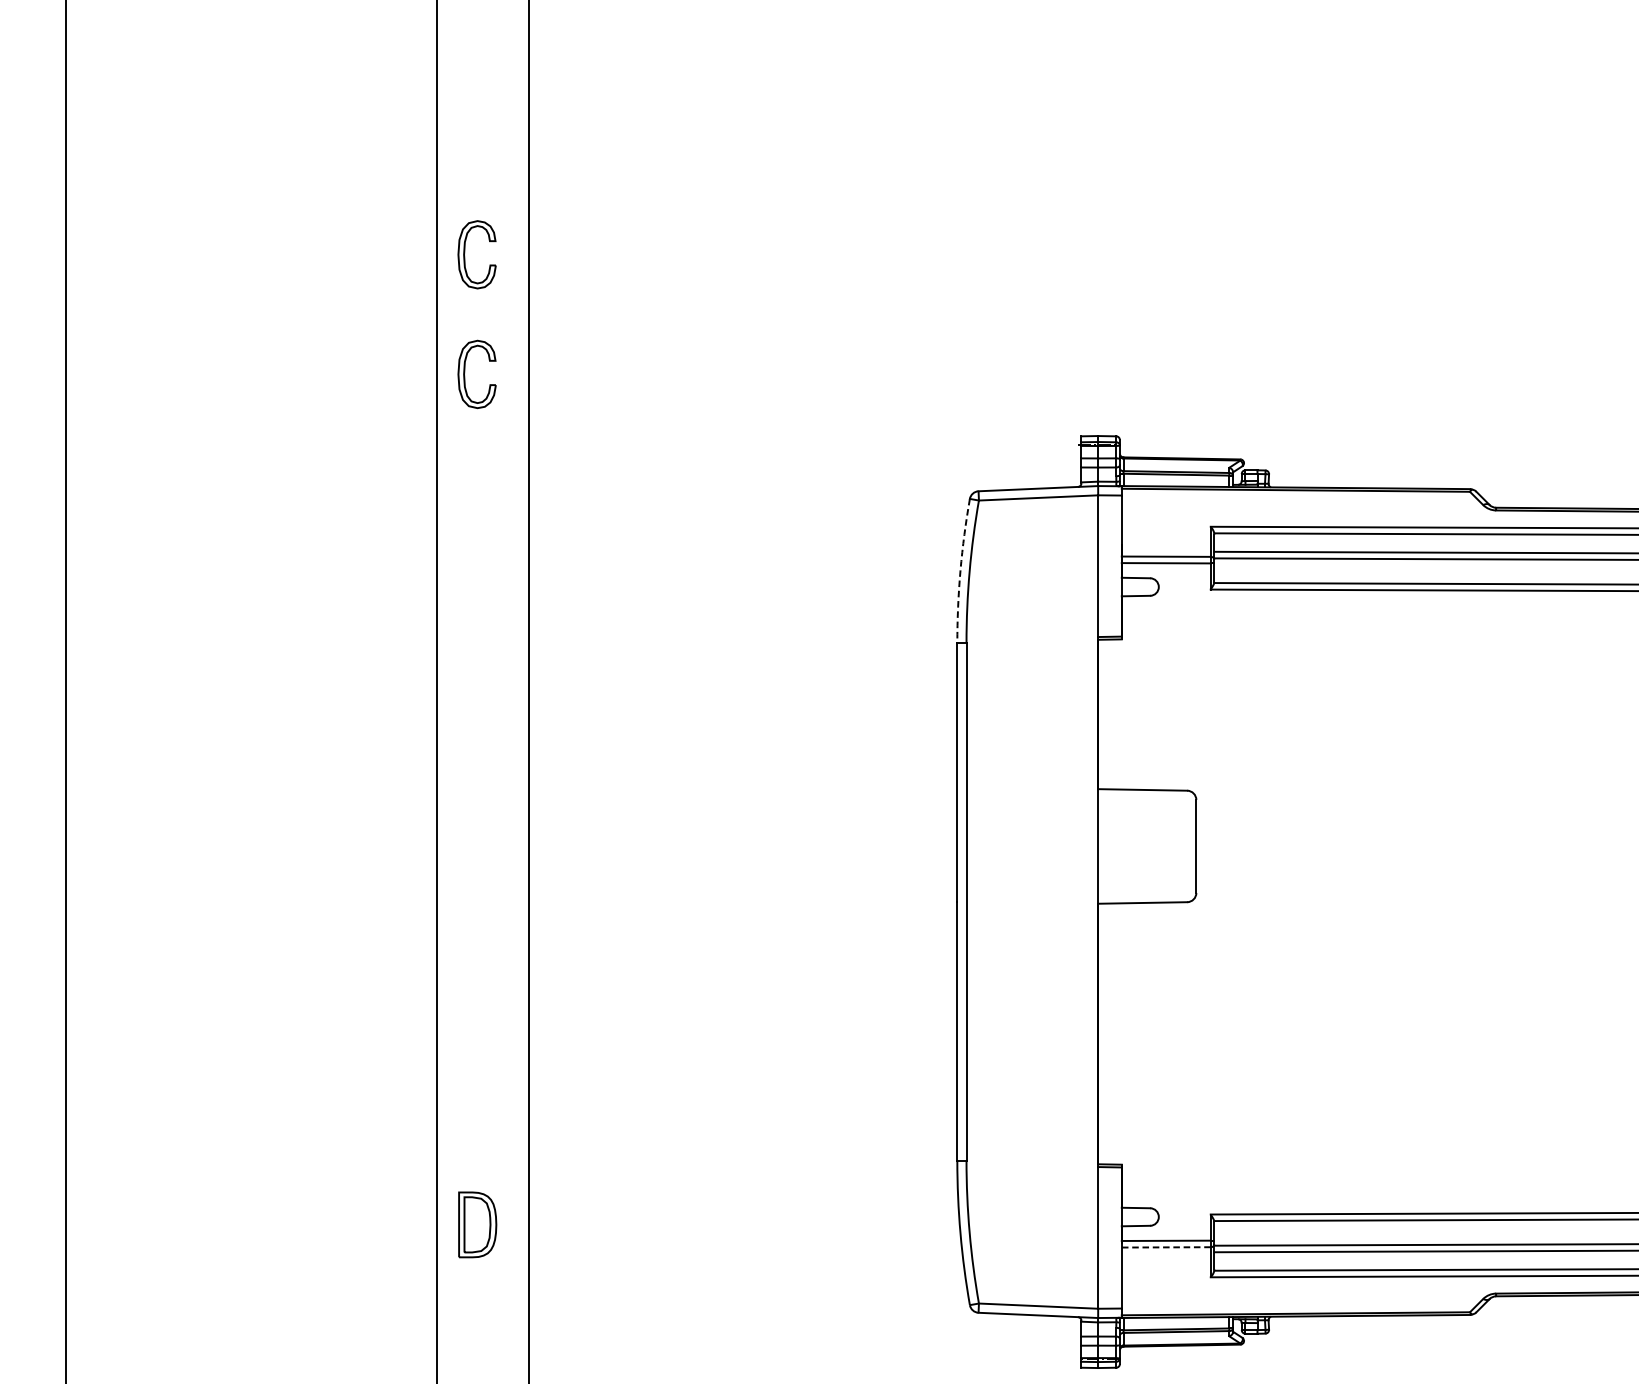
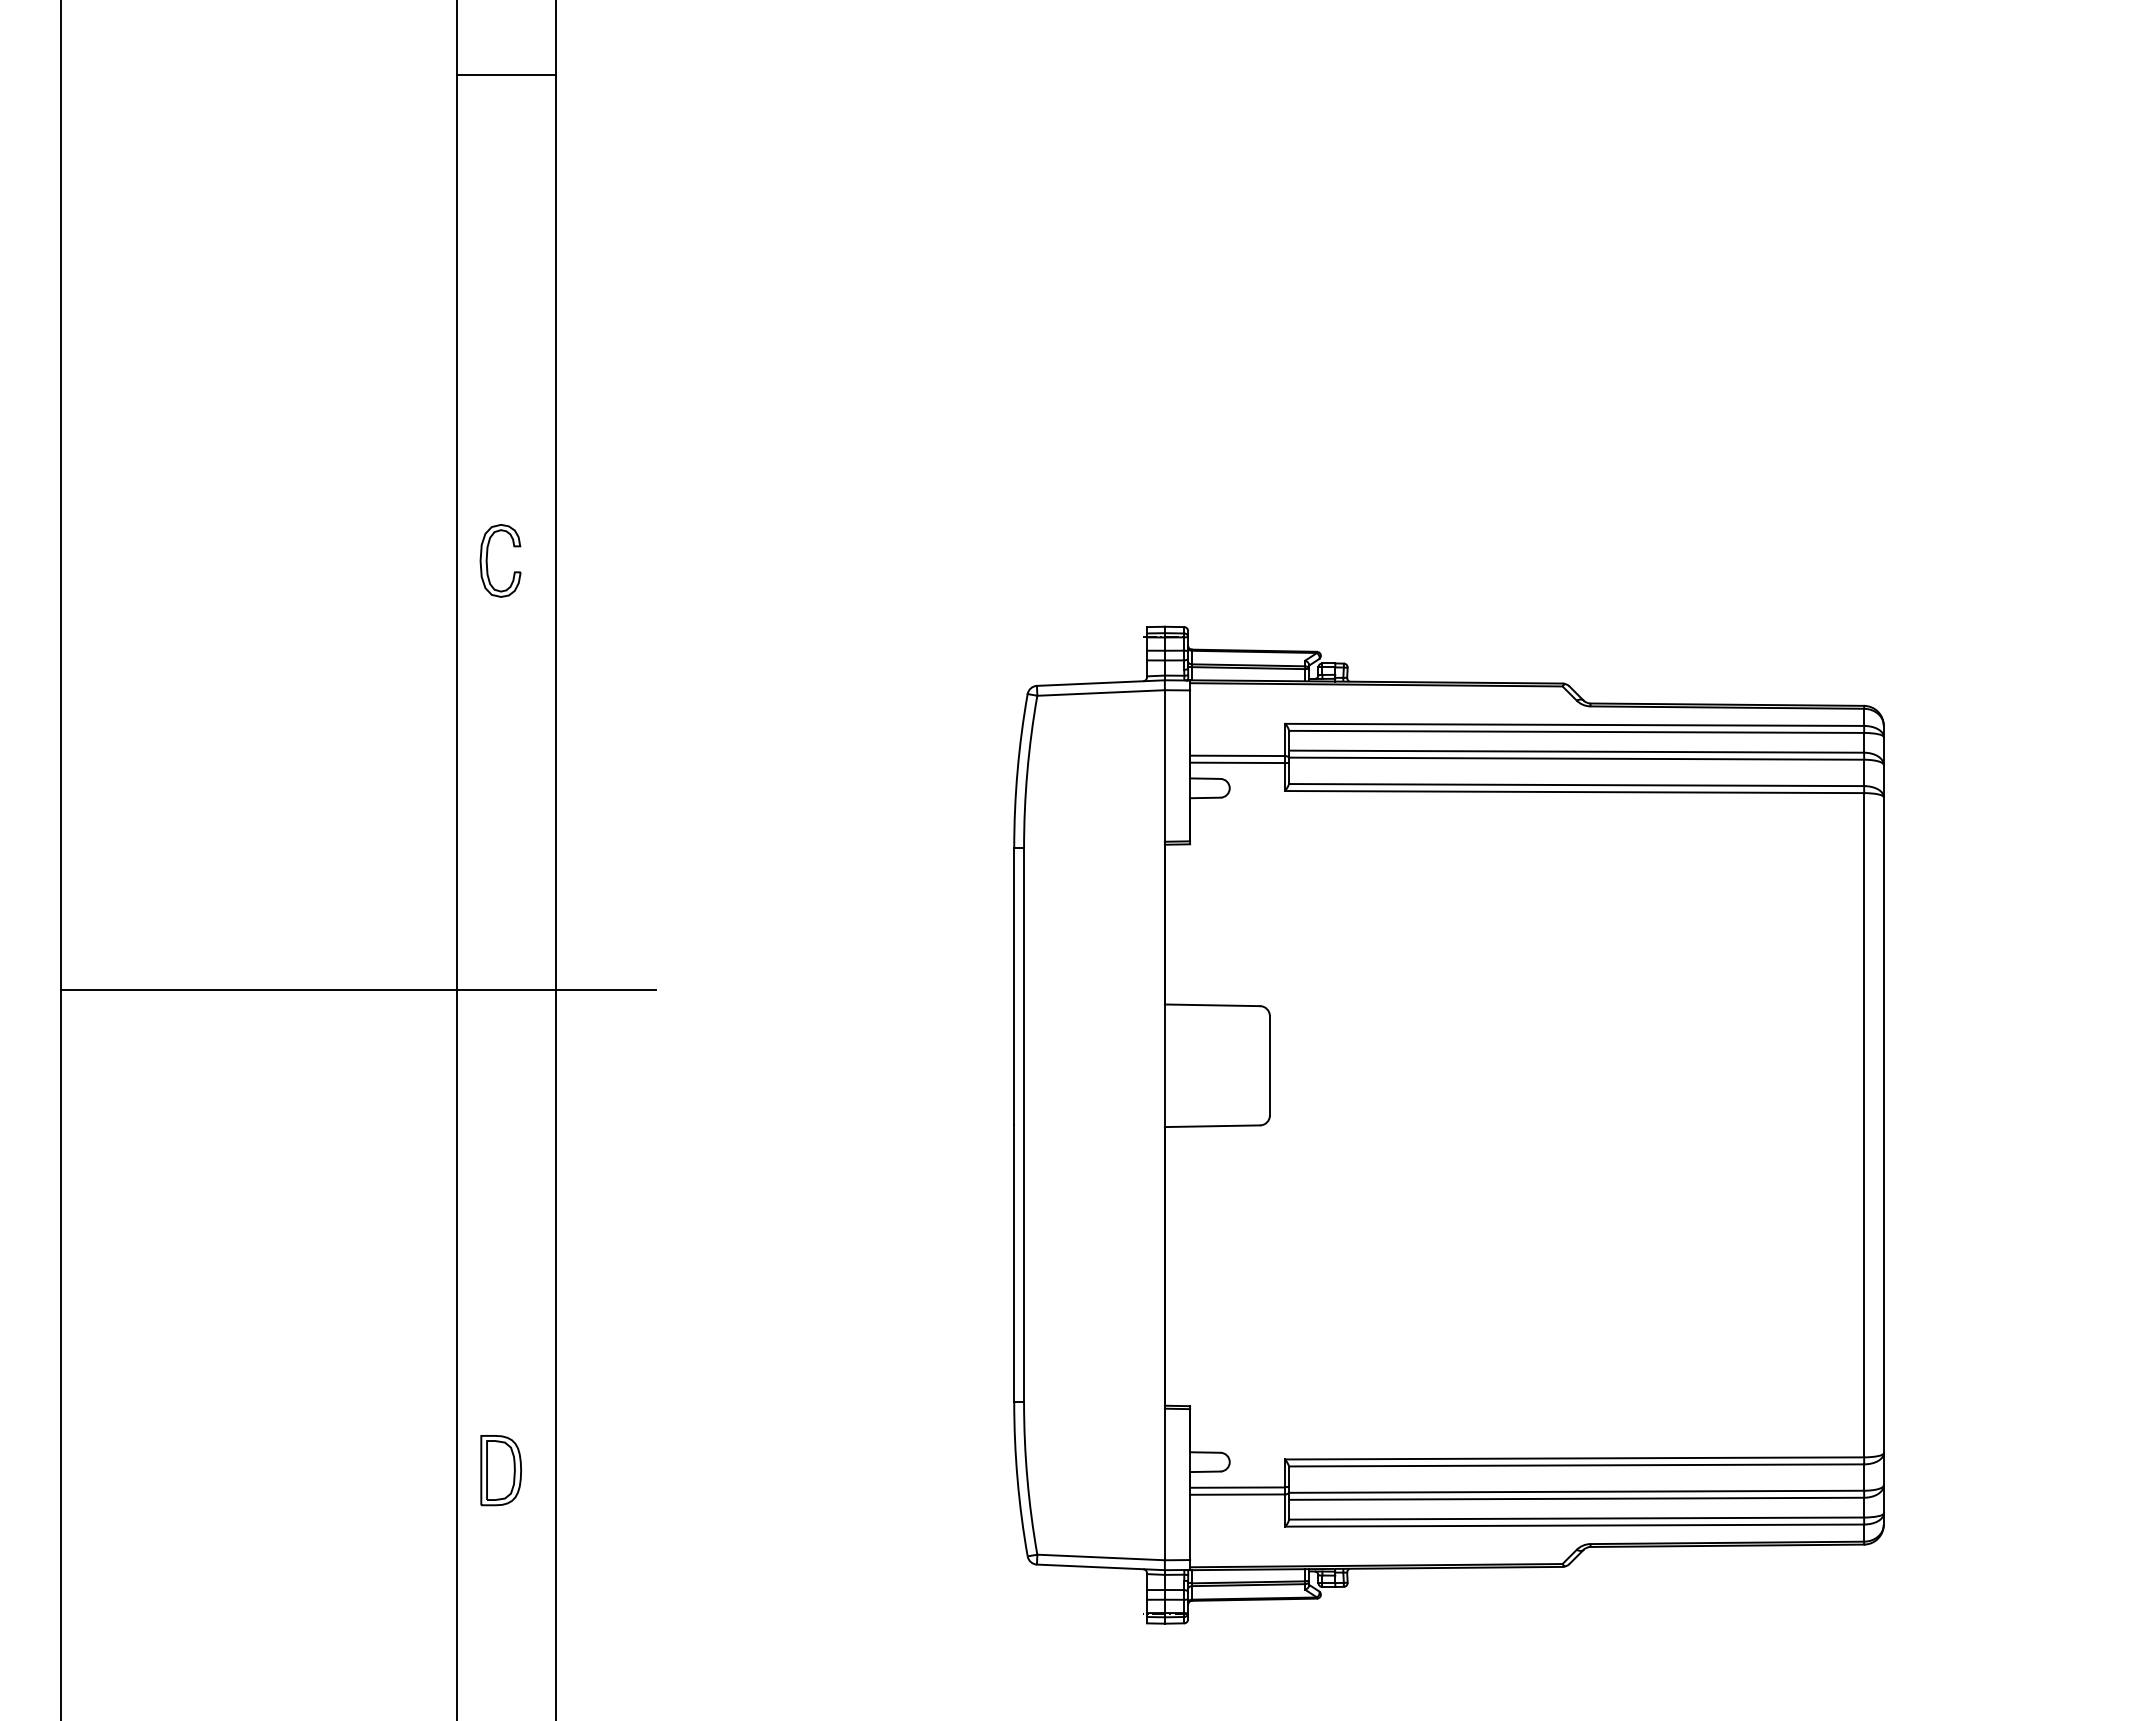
part: (464, 254) -> (487, 432), removed
arc: (960, 570) -> (1017, 770), dashed -> solid
line: (343, 775) -> (357, 989), added
line: (1166, 1247) -> (1237, 1494), dashed -> solid

